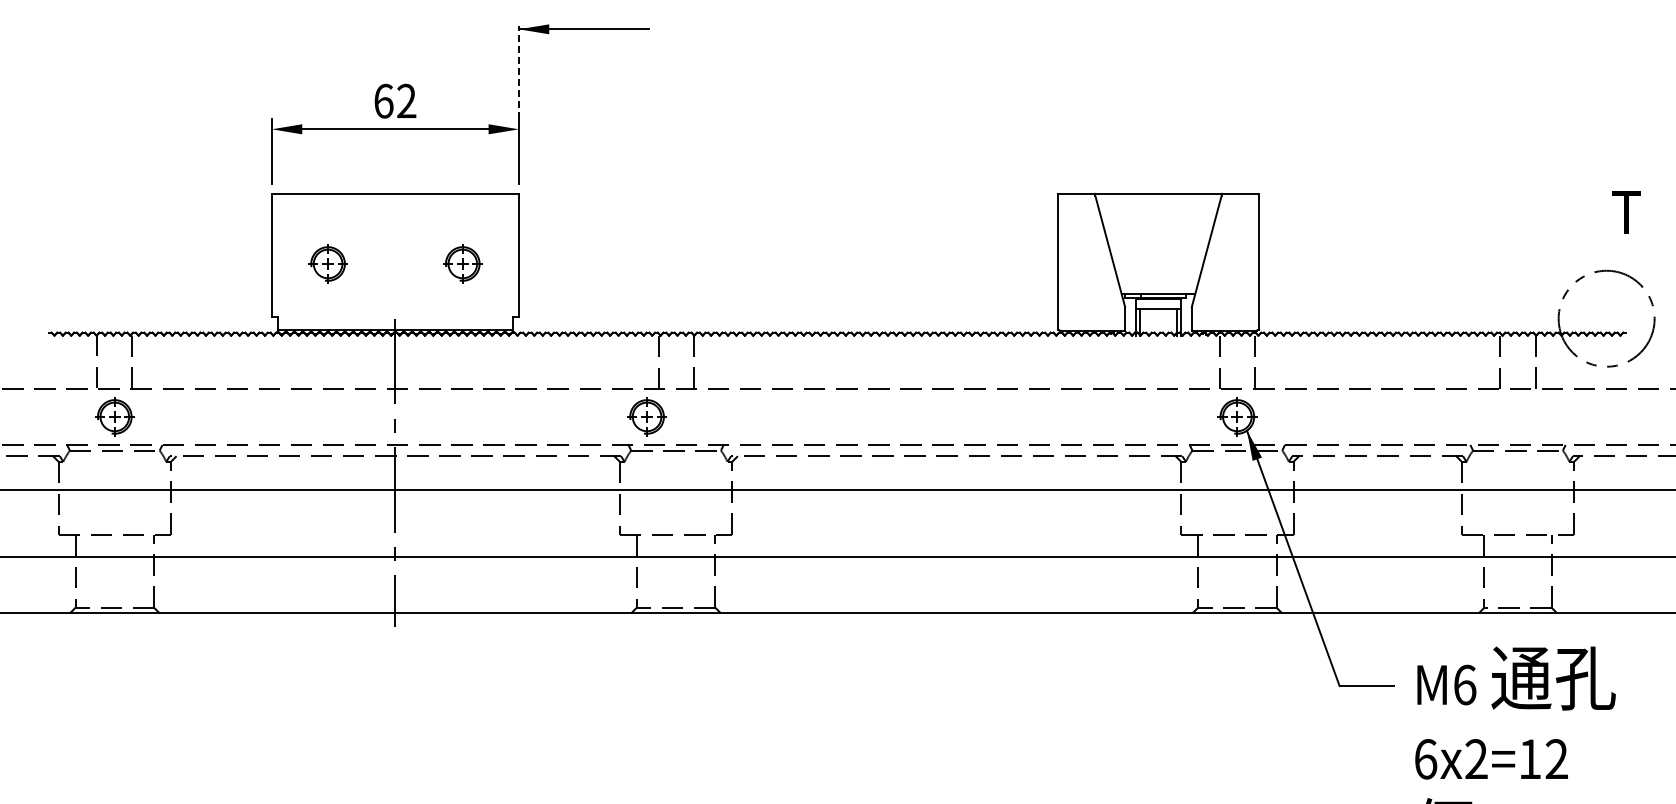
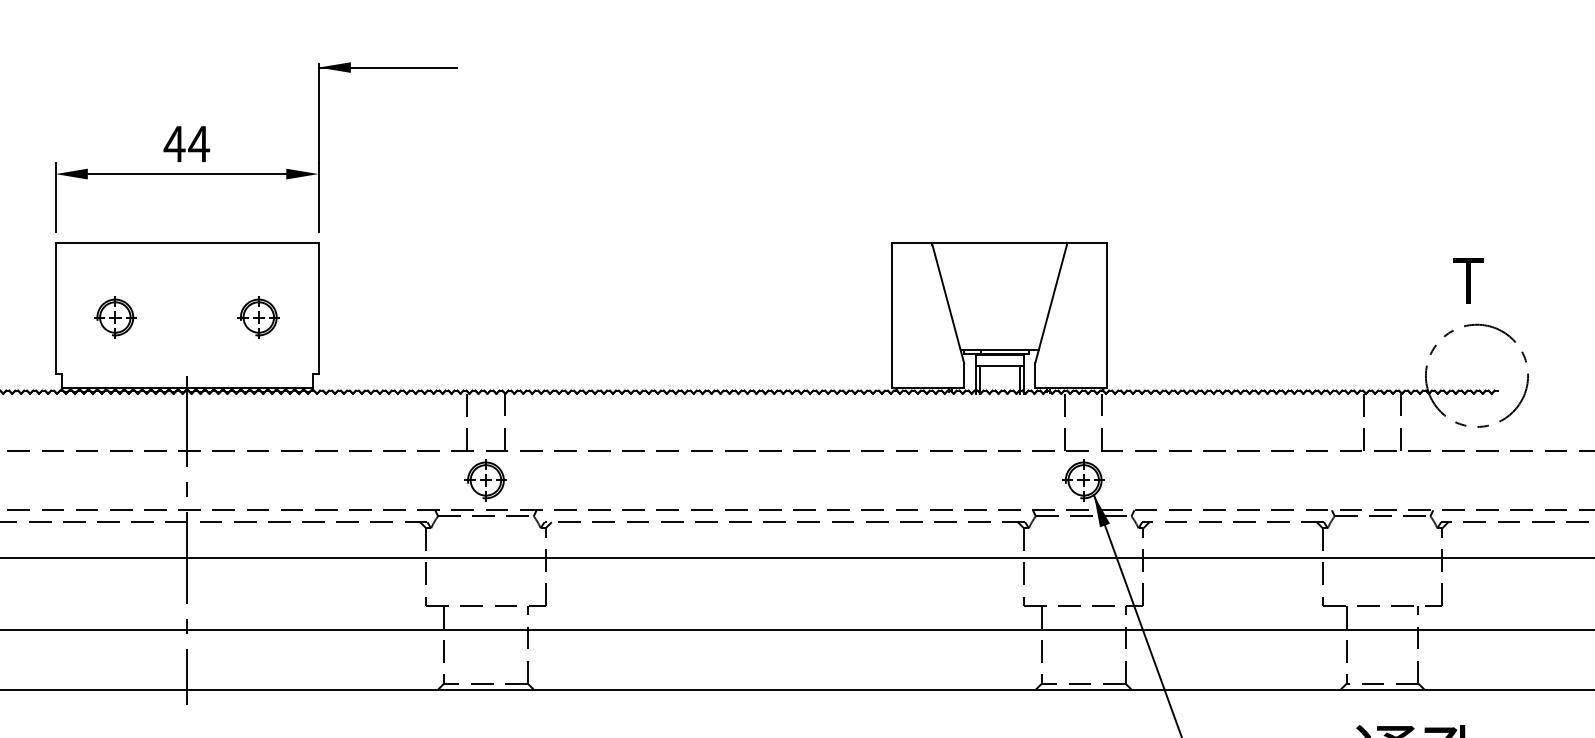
line: (518, 72) -> (318, 113), dashed -> solid
text: (395, 100) -> (187, 143), 62 -> 44
text: (1626, 212) -> (1468, 280), moved
part: (646, 416) -> (485, 479), moved

